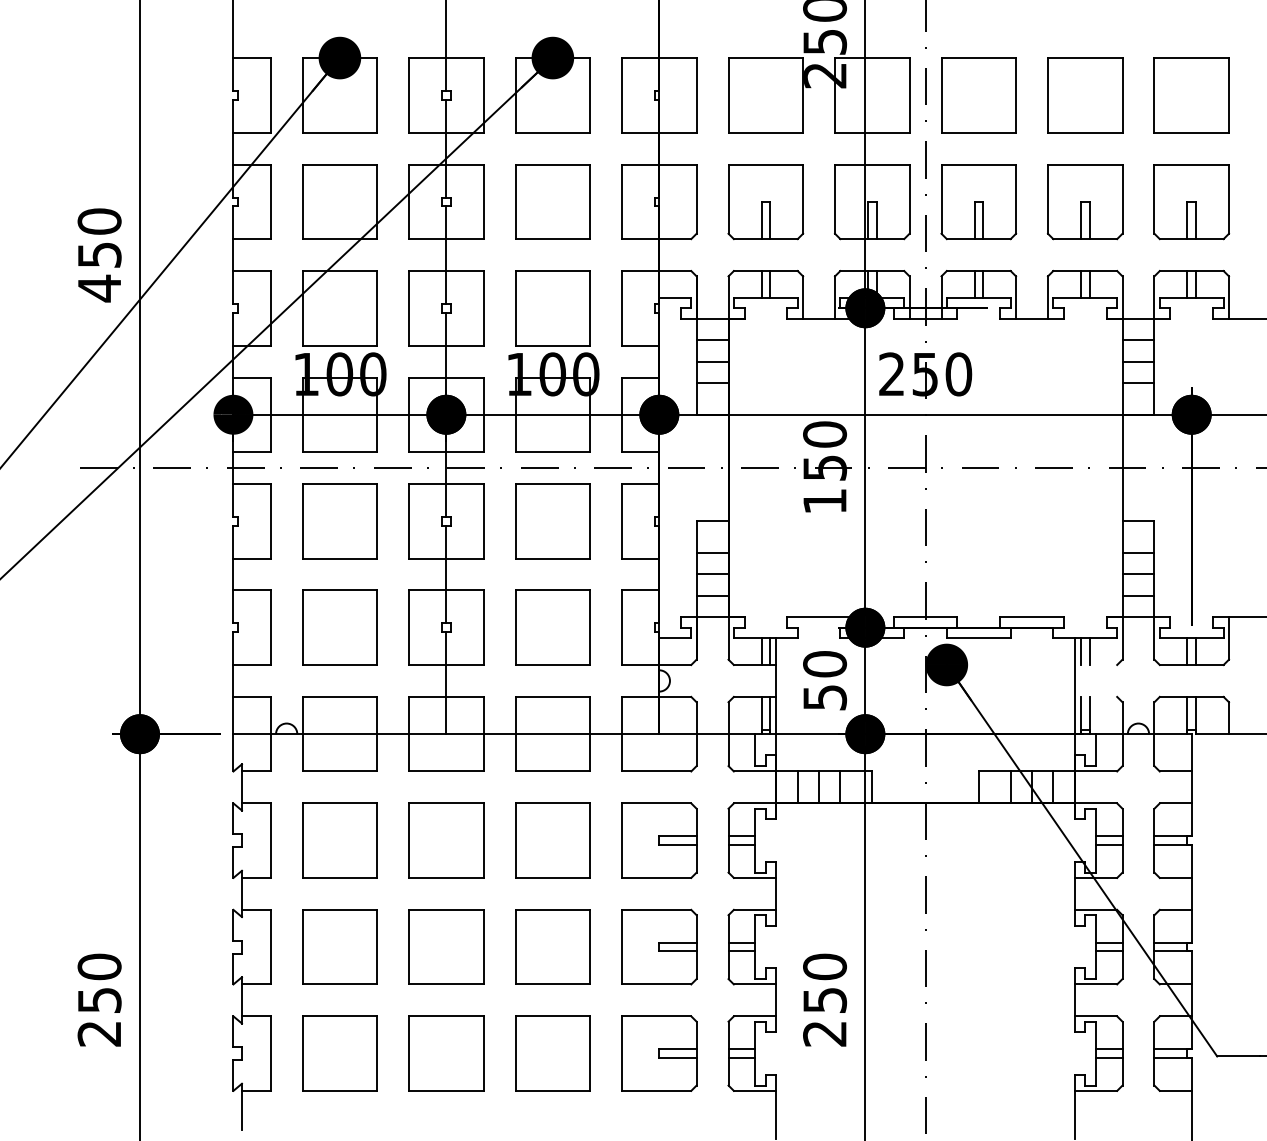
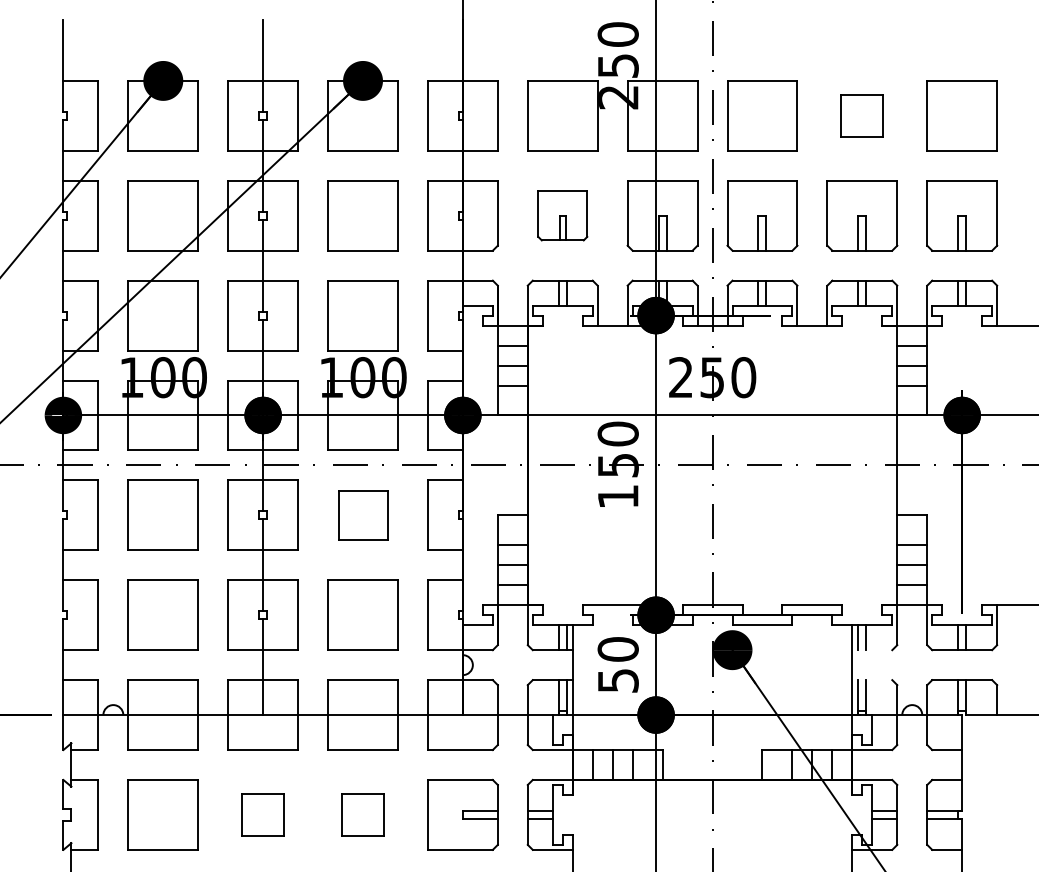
part: (1085, 95) -> (862, 116), size x0.6
part: (765, 202) -> (562, 216), size x0.7
part: (552, 521) -> (362, 515), size x0.7
part: (446, 840) -> (263, 814), size x0.6
part: (552, 840) -> (362, 814), size x0.6

